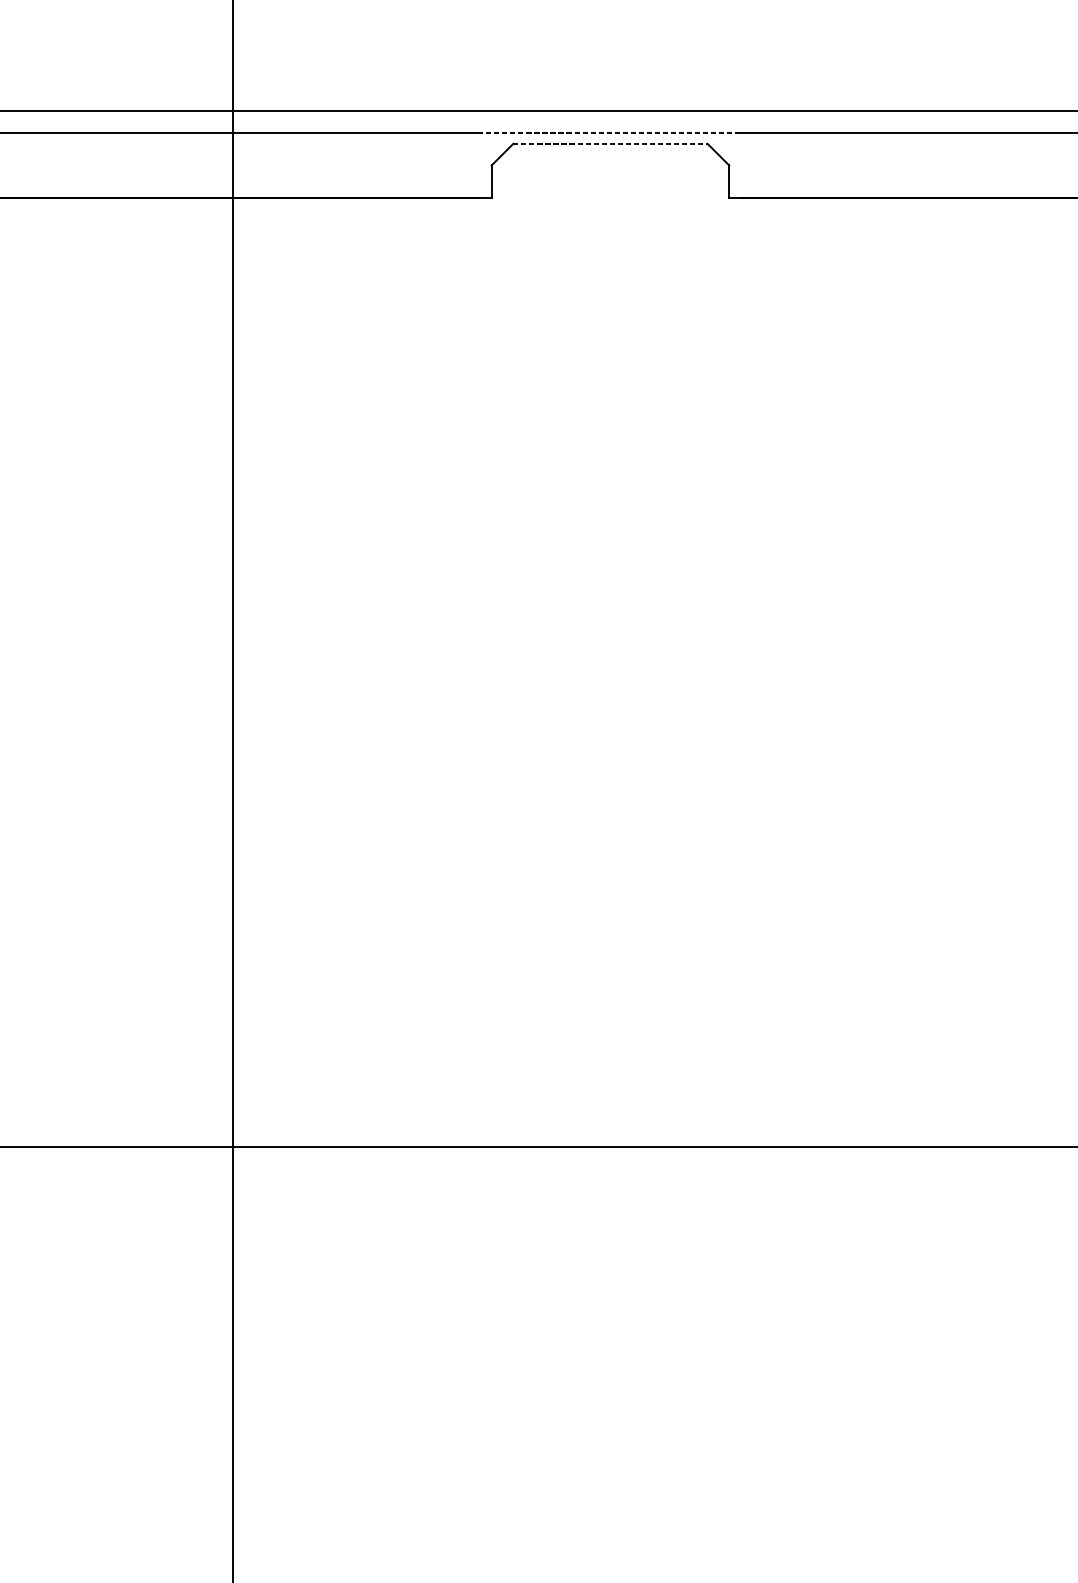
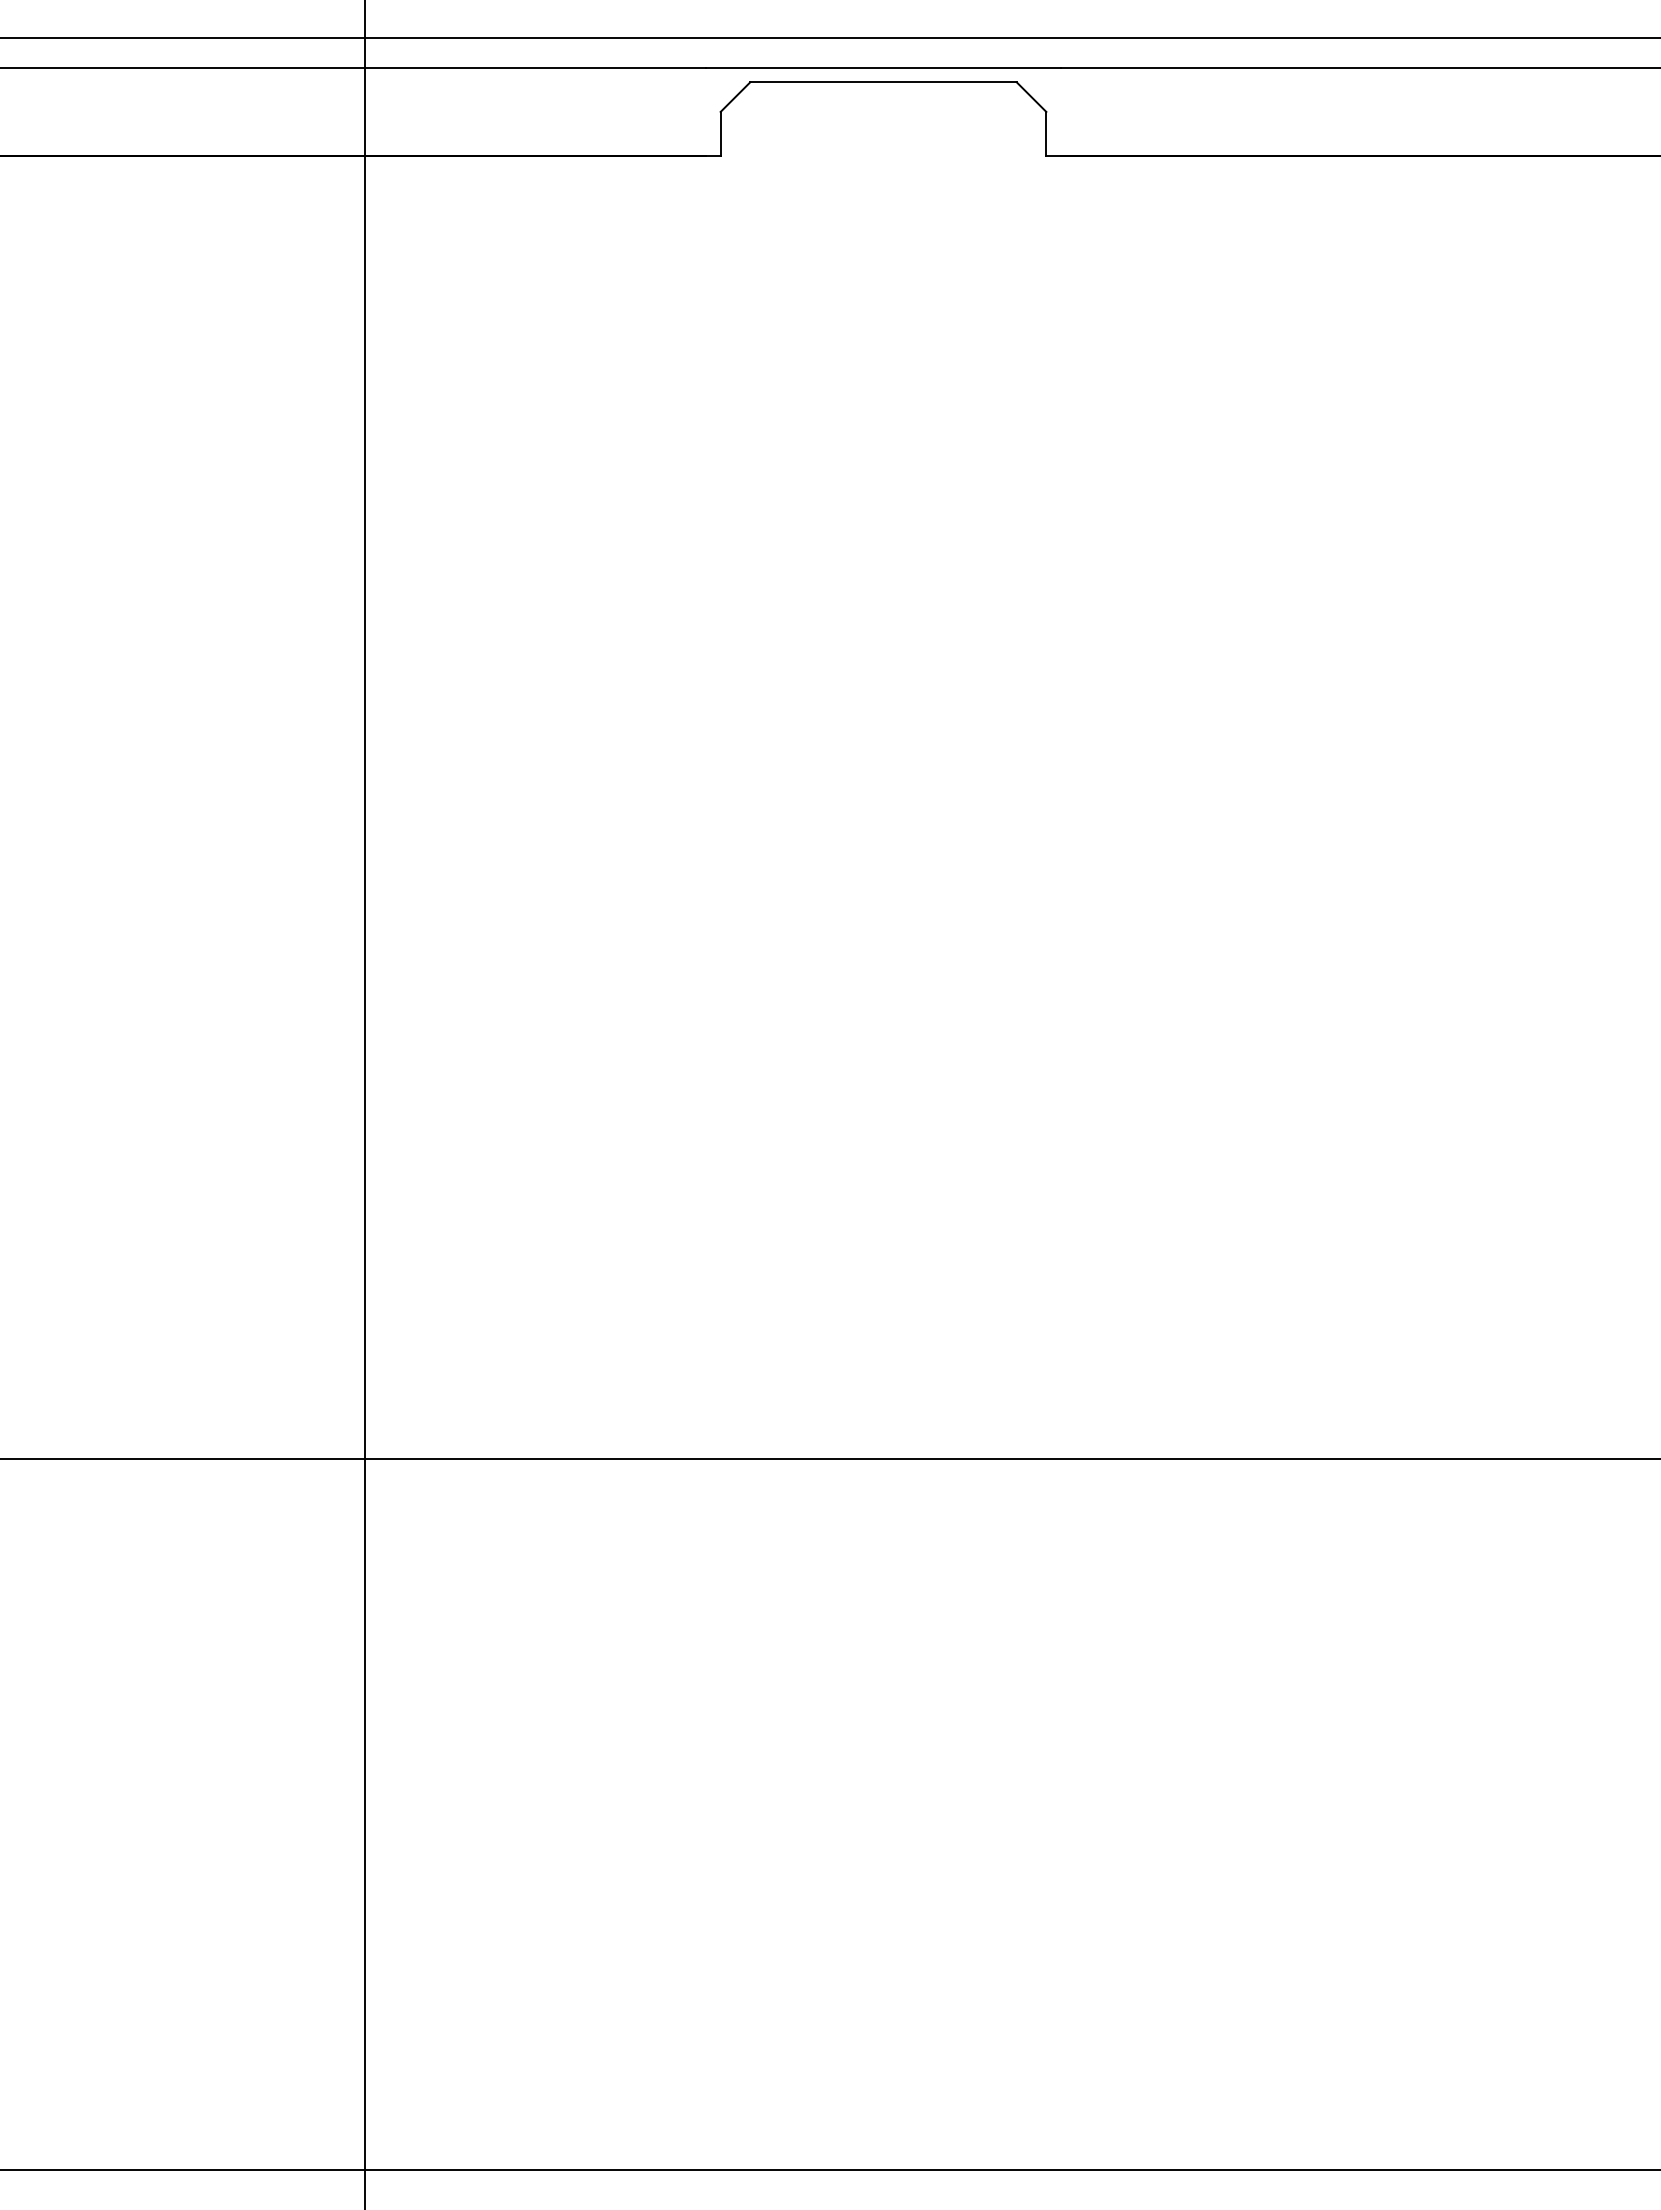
line: (610, 133) -> (883, 67), dashed -> solid
line: (611, 143) -> (884, 82), dashed -> solid

